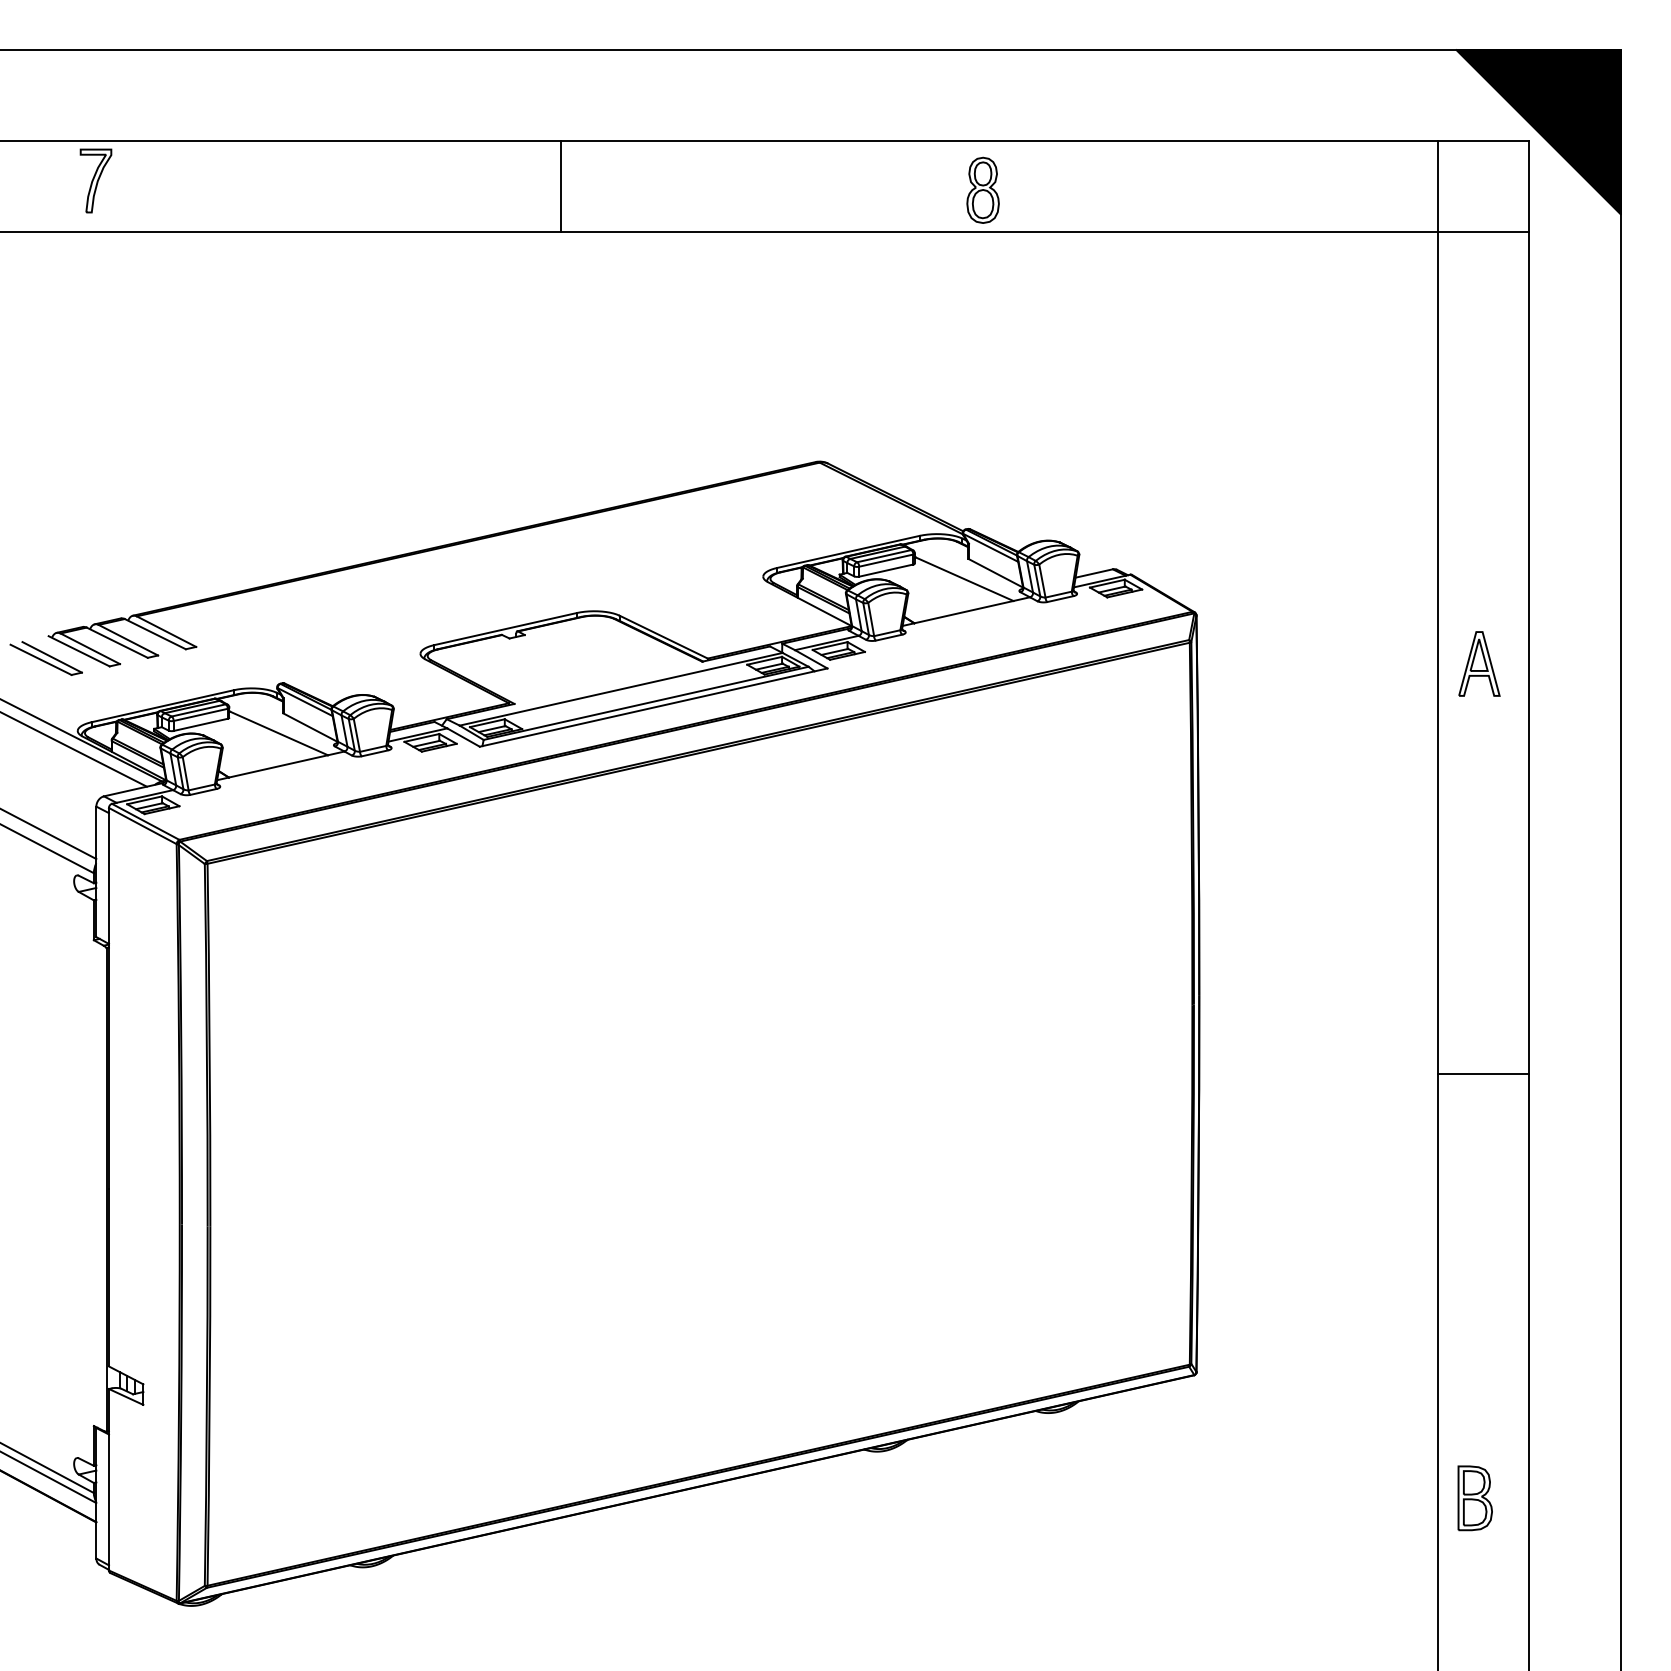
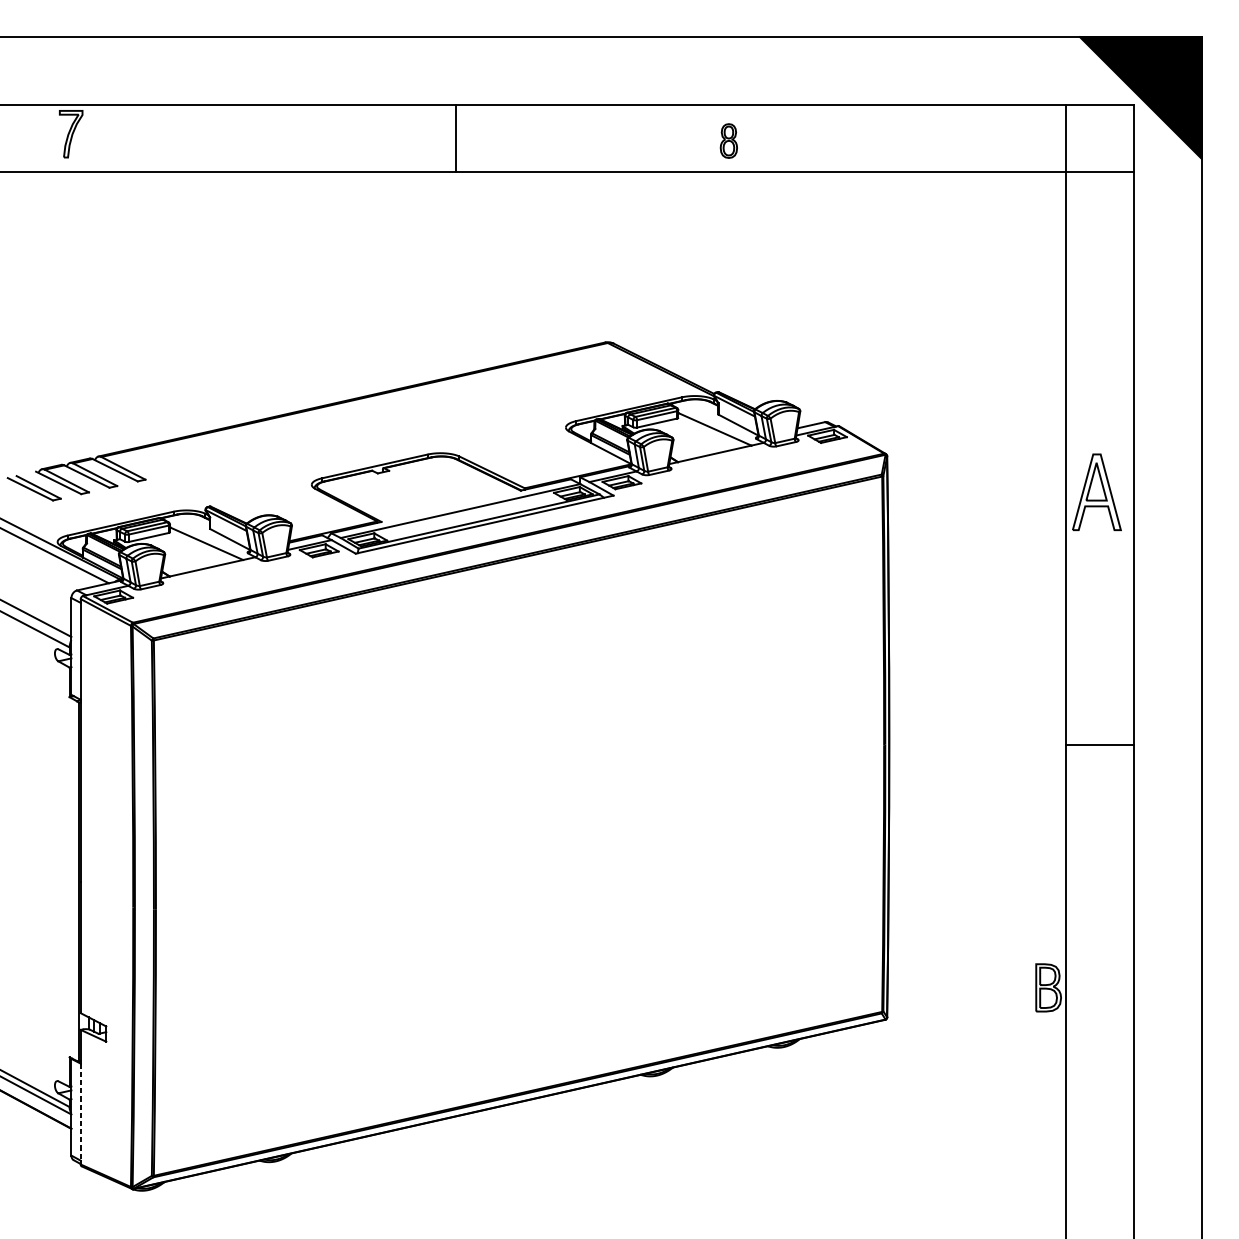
line: (560, 186) -> (455, 138), moved
part: (982, 189) -> (728, 140), size x0.7
part: (1479, 663) -> (1097, 491), size x1.6
line: (1483, 1074) -> (1099, 745), moved
part: (1474, 1498) -> (1048, 988), moved
line: (108, 1500) -> (80, 1112), solid -> dashed

